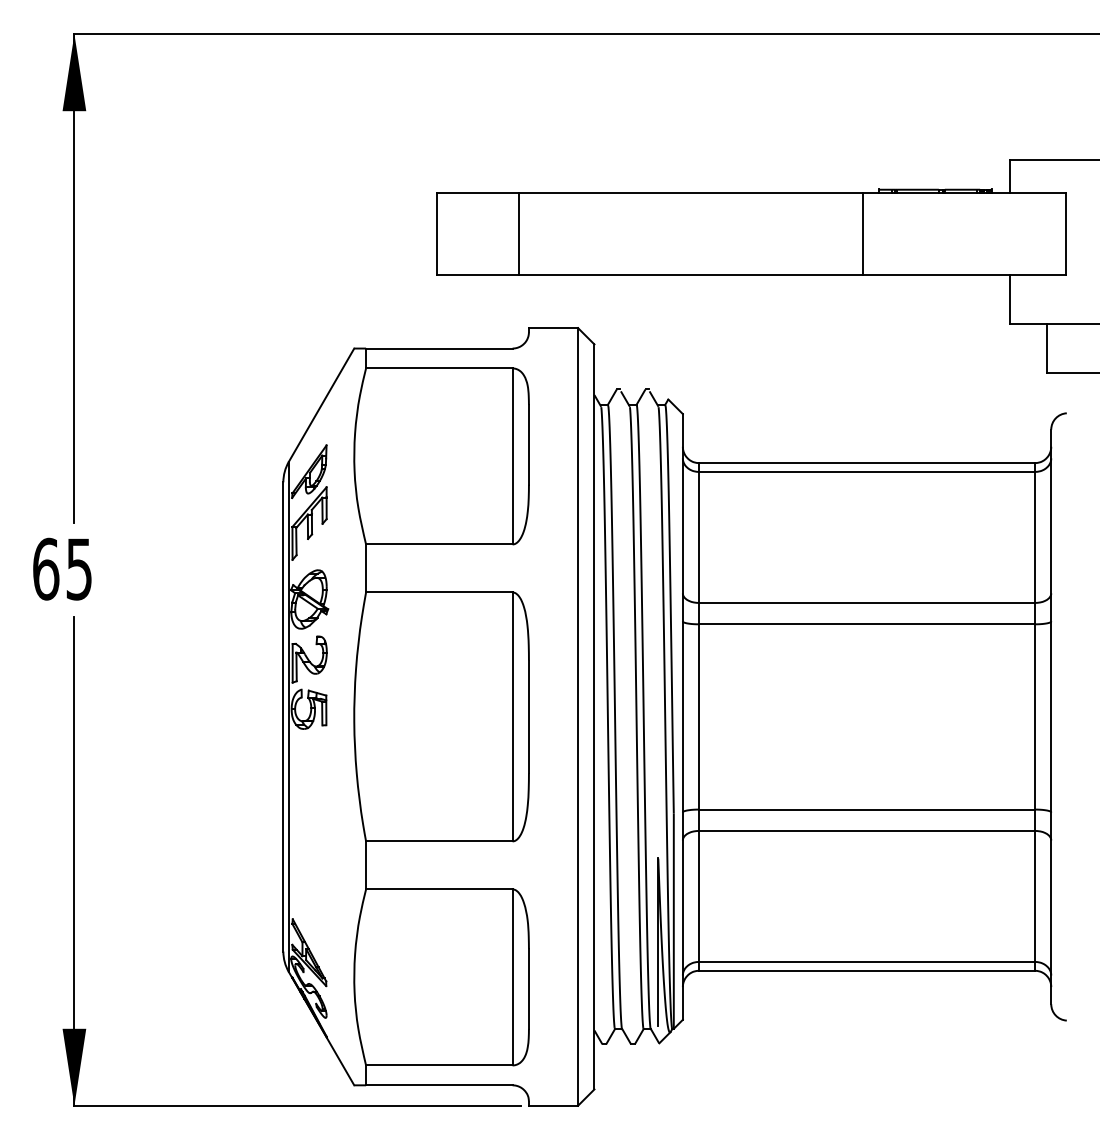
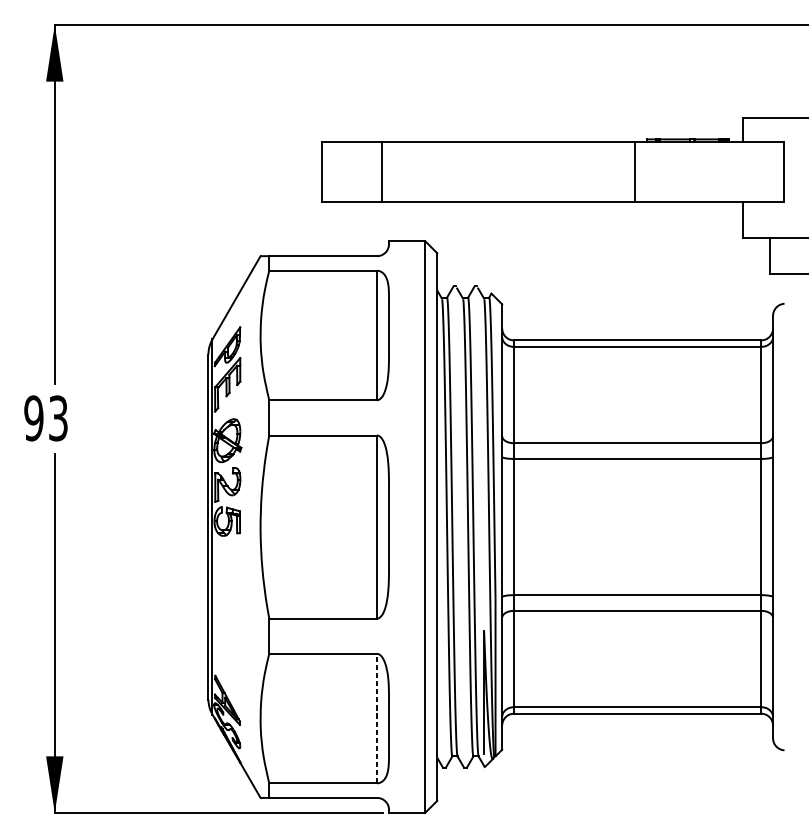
text: (61, 568) -> (45, 417), 65 -> 93
line: (512, 976) -> (376, 717), solid -> dashed

